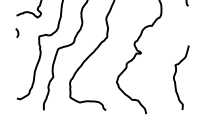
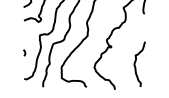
curve: (17, 32) -> (24, 52), moved

